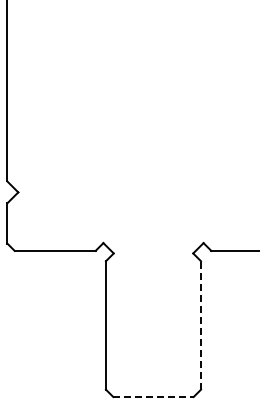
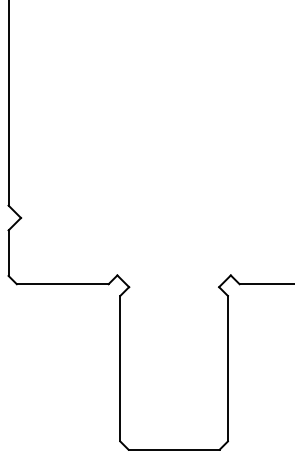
line: (200, 324) -> (227, 367), dashed -> solid
line: (153, 397) -> (174, 450), dashed -> solid

